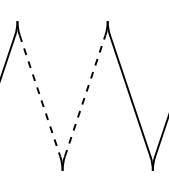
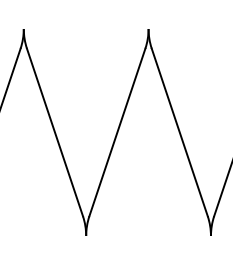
line: (40, 96) -> (55, 132), dashed -> solid
line: (85, 96) -> (117, 132), dashed -> solid

